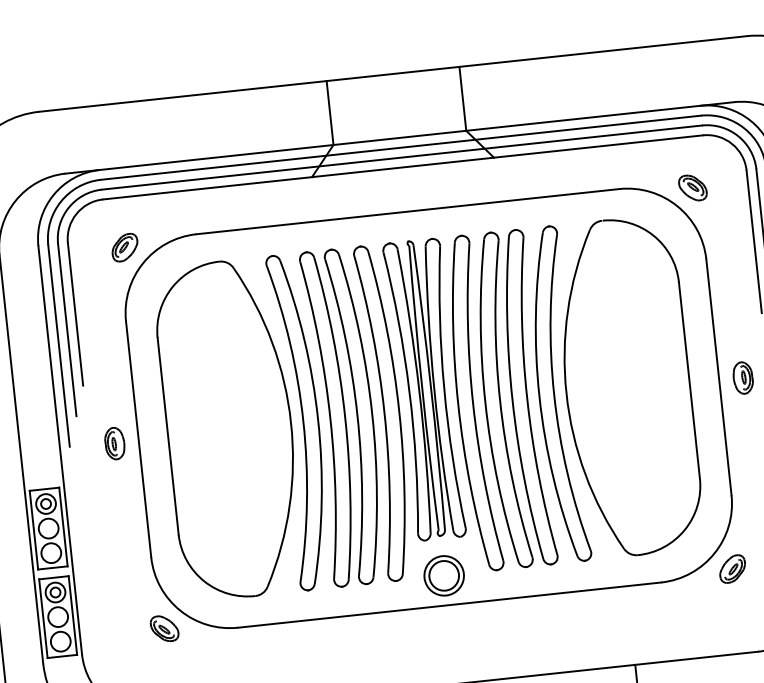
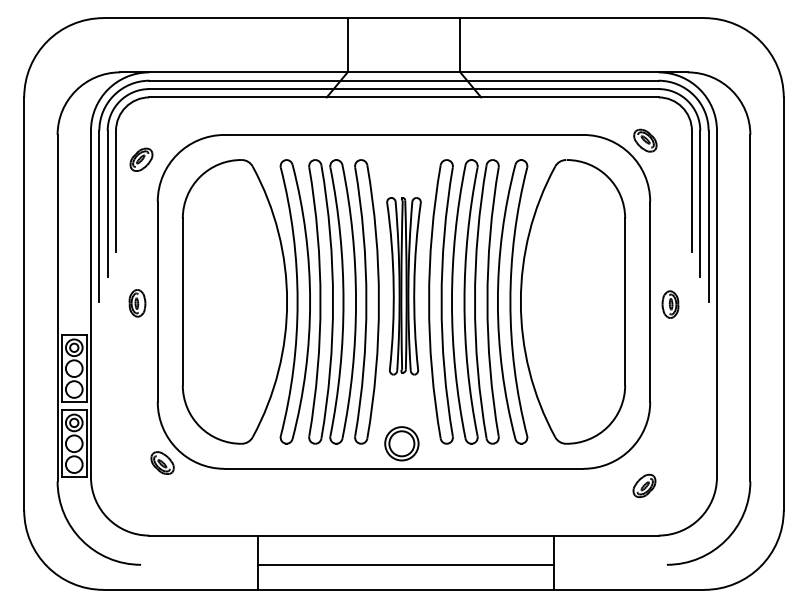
part: (124, 247) -> (141, 159), moved
part: (426, 390) -> (403, 286), size x0.7
part: (732, 568) -> (644, 485), moved

